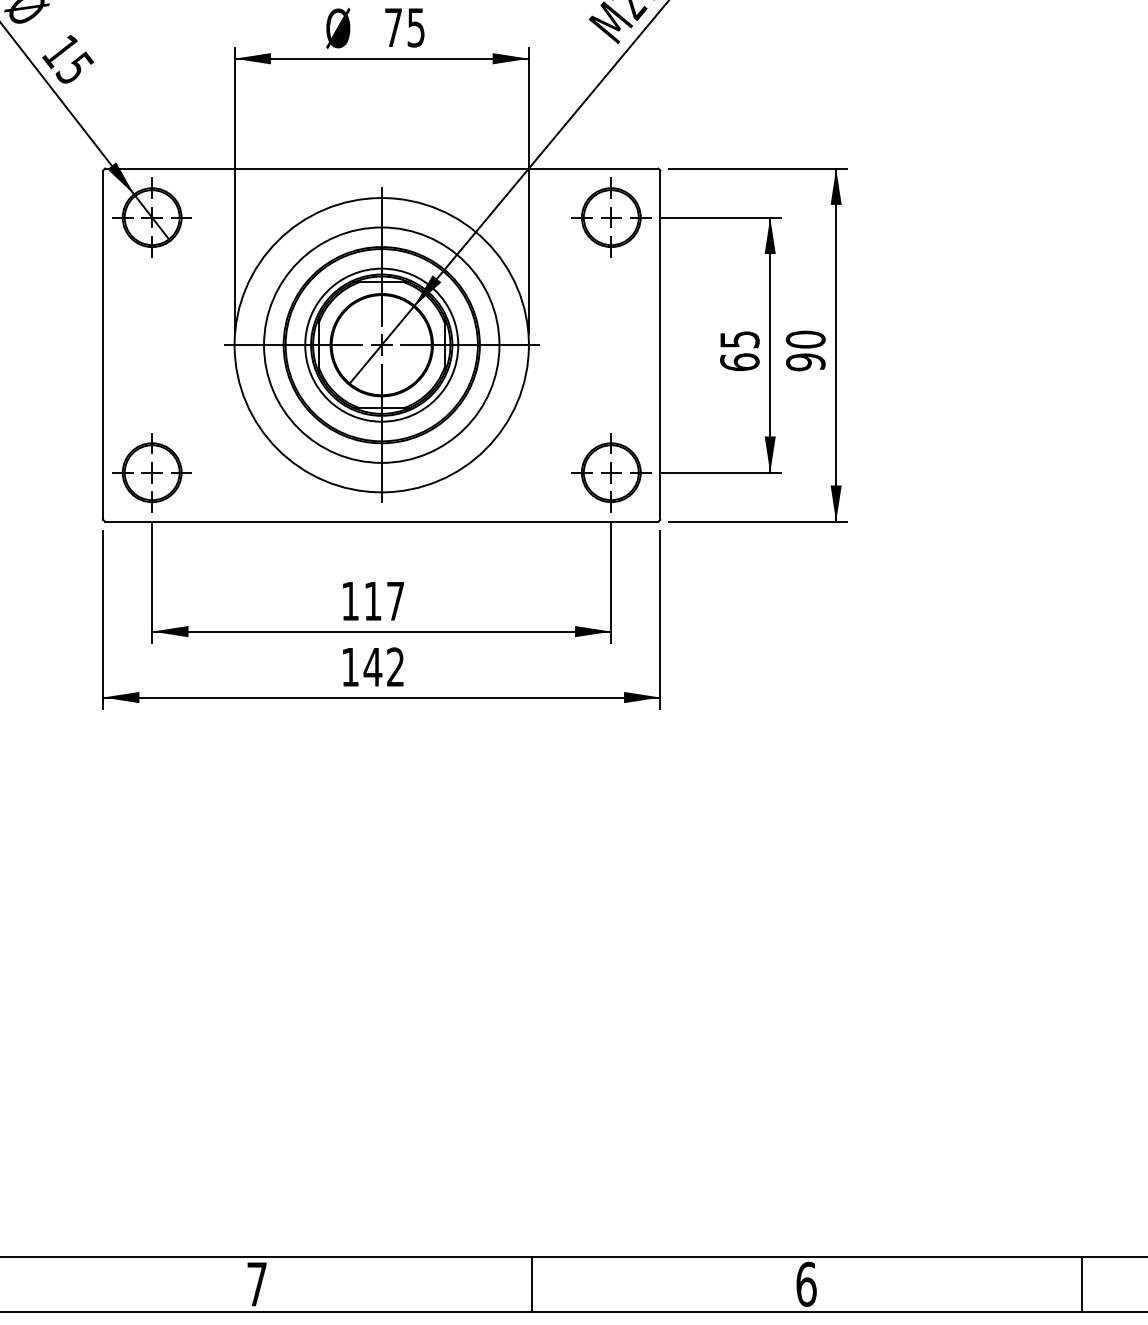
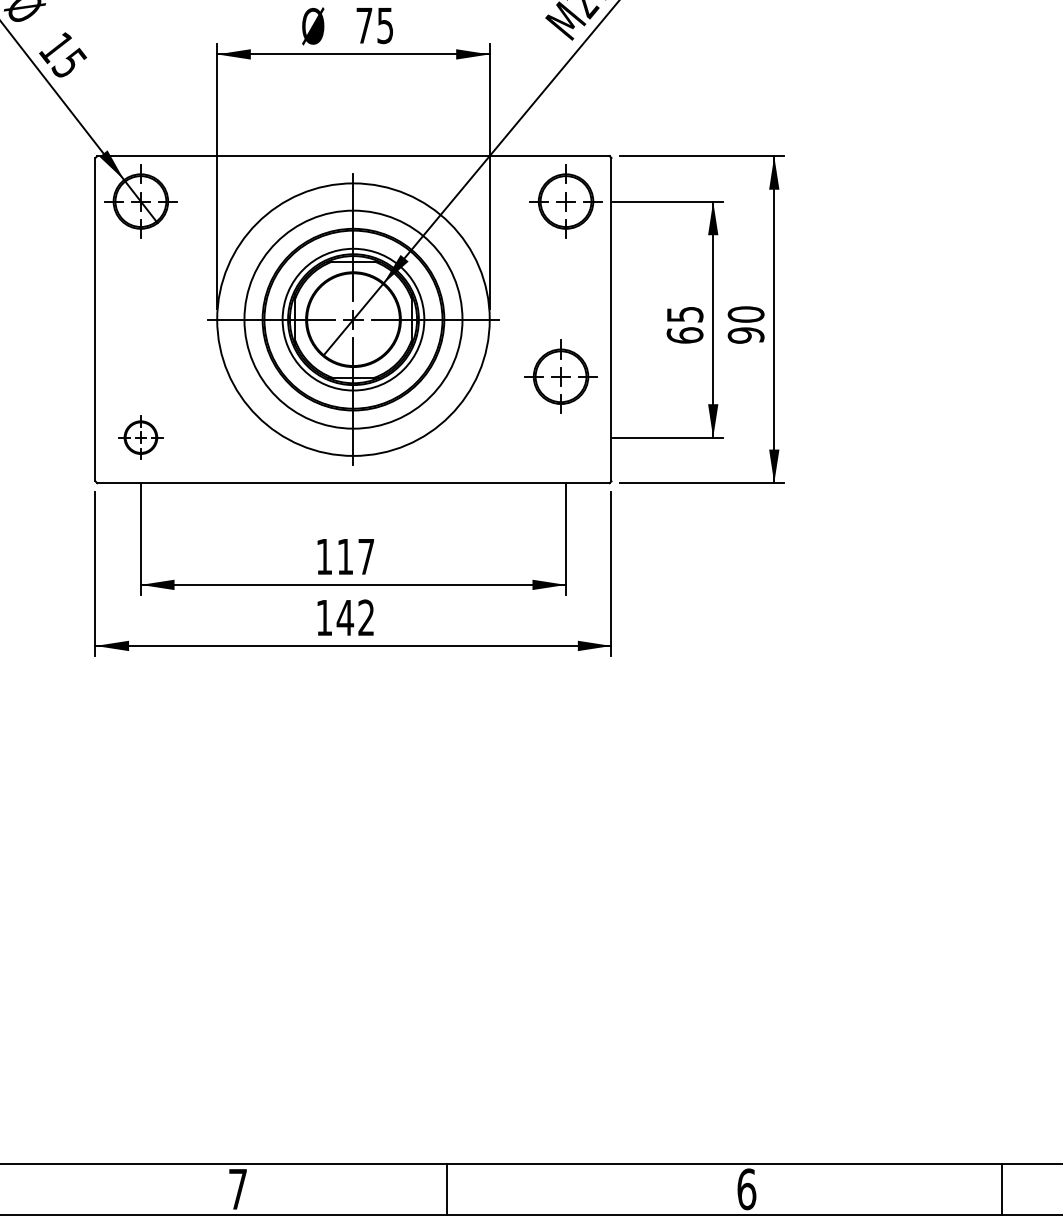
part: (151, 472) -> (140, 437), size x0.6
part: (610, 472) -> (560, 376), moved
line: (531, 1284) -> (446, 1189), moved

